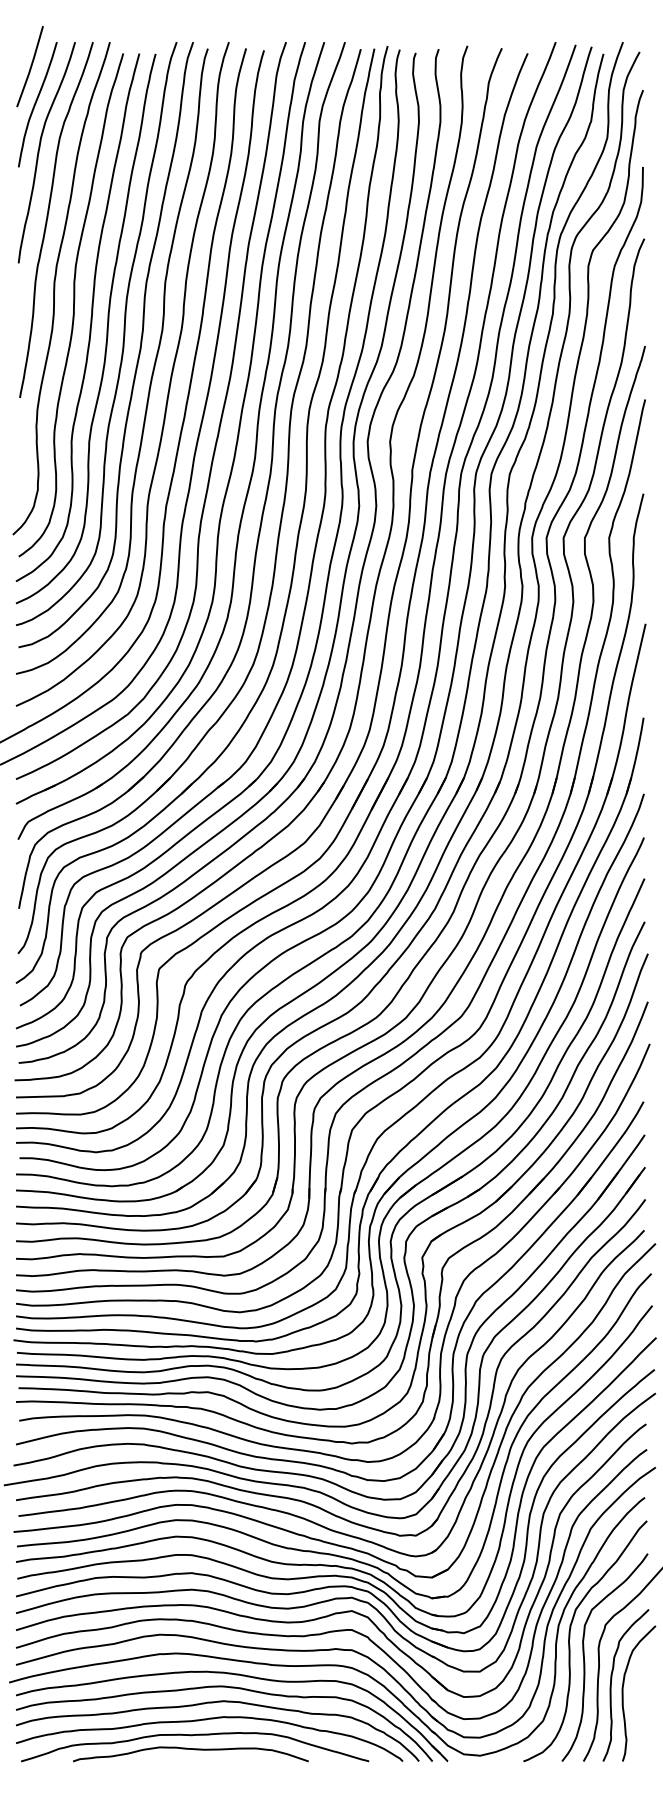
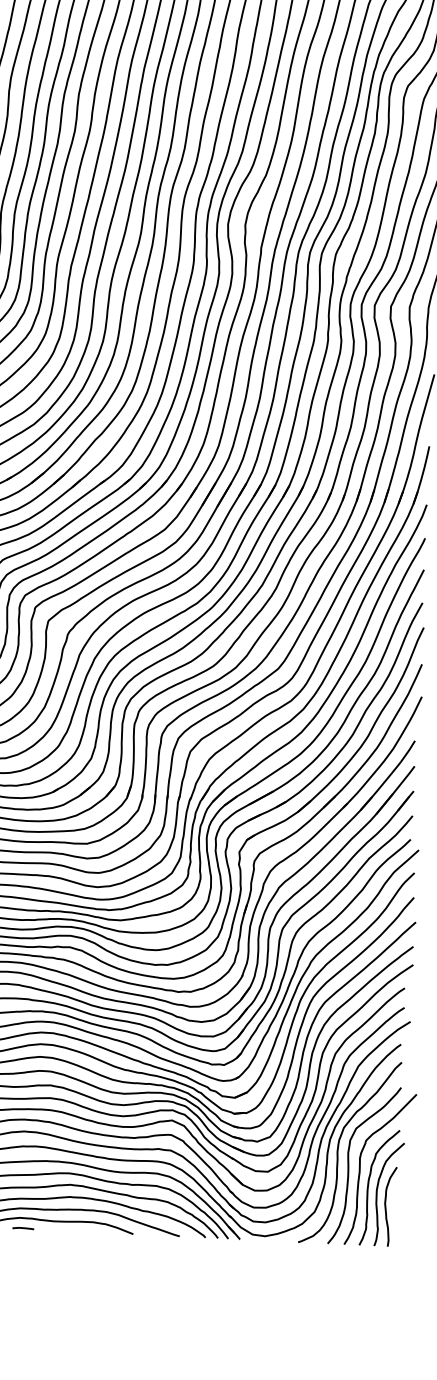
curve: (635, 1709) -> (385, 1206), added
line: (165, 1760) -> (23, 1228), added

